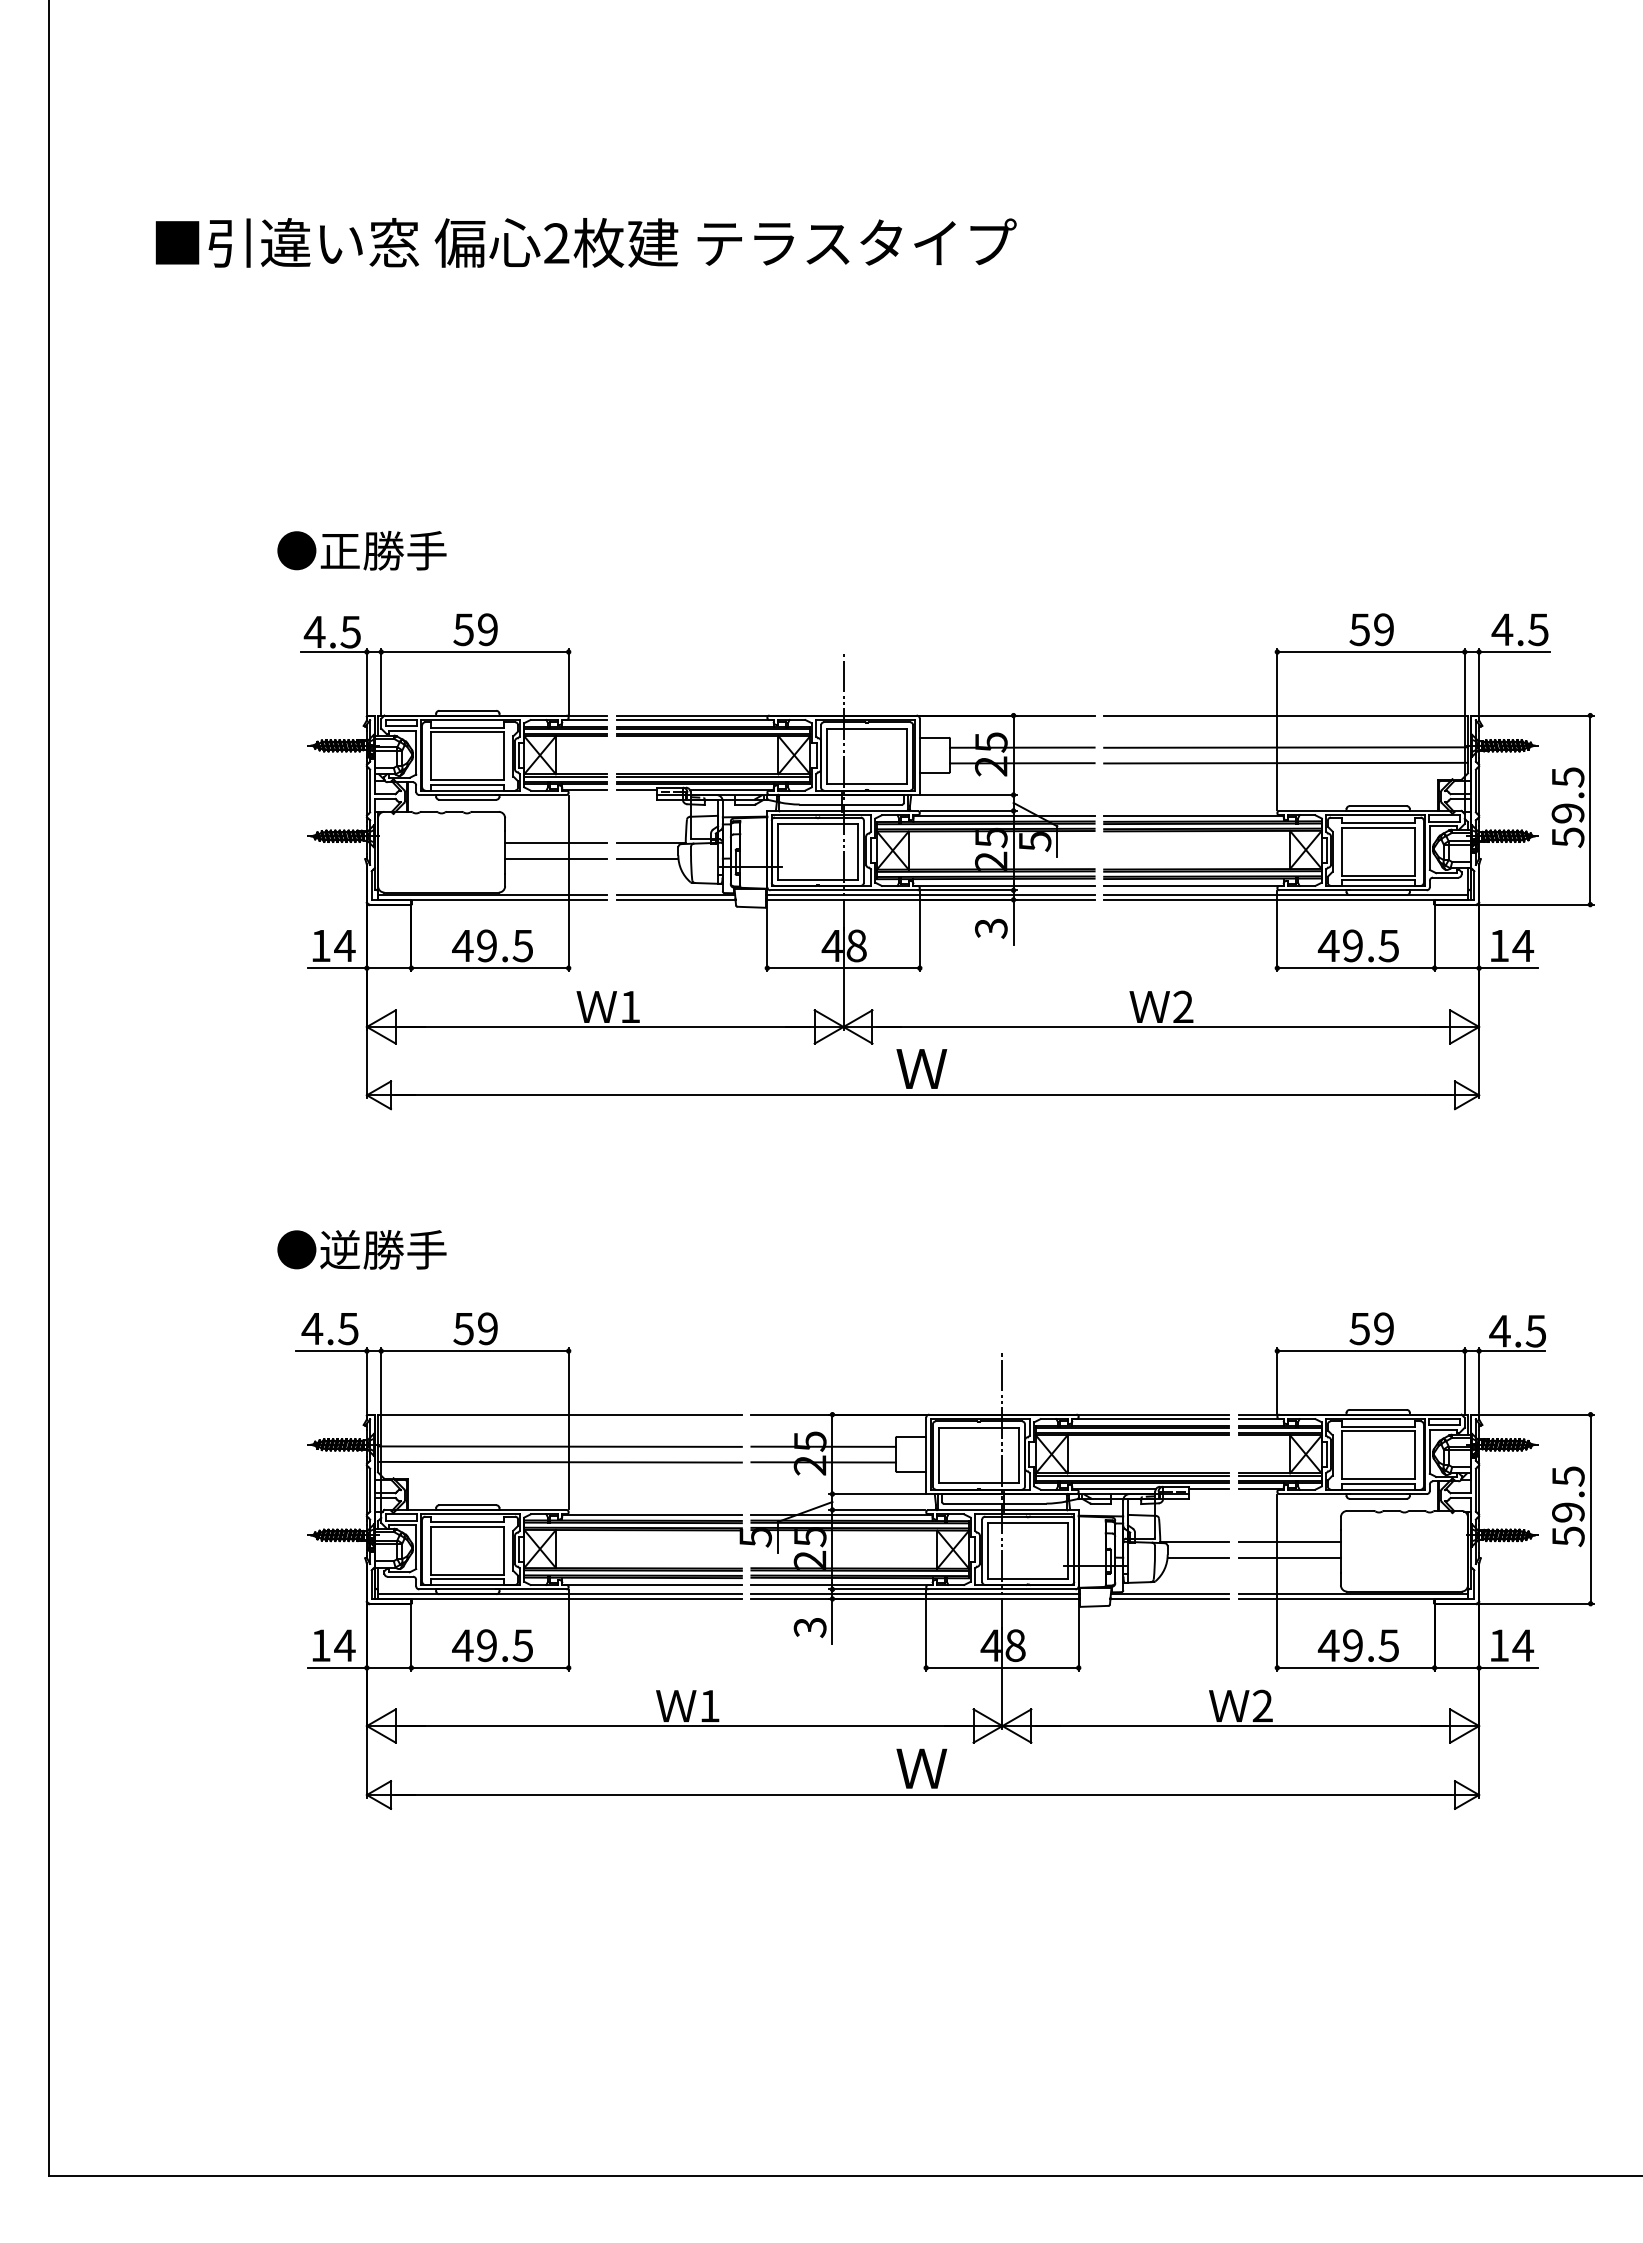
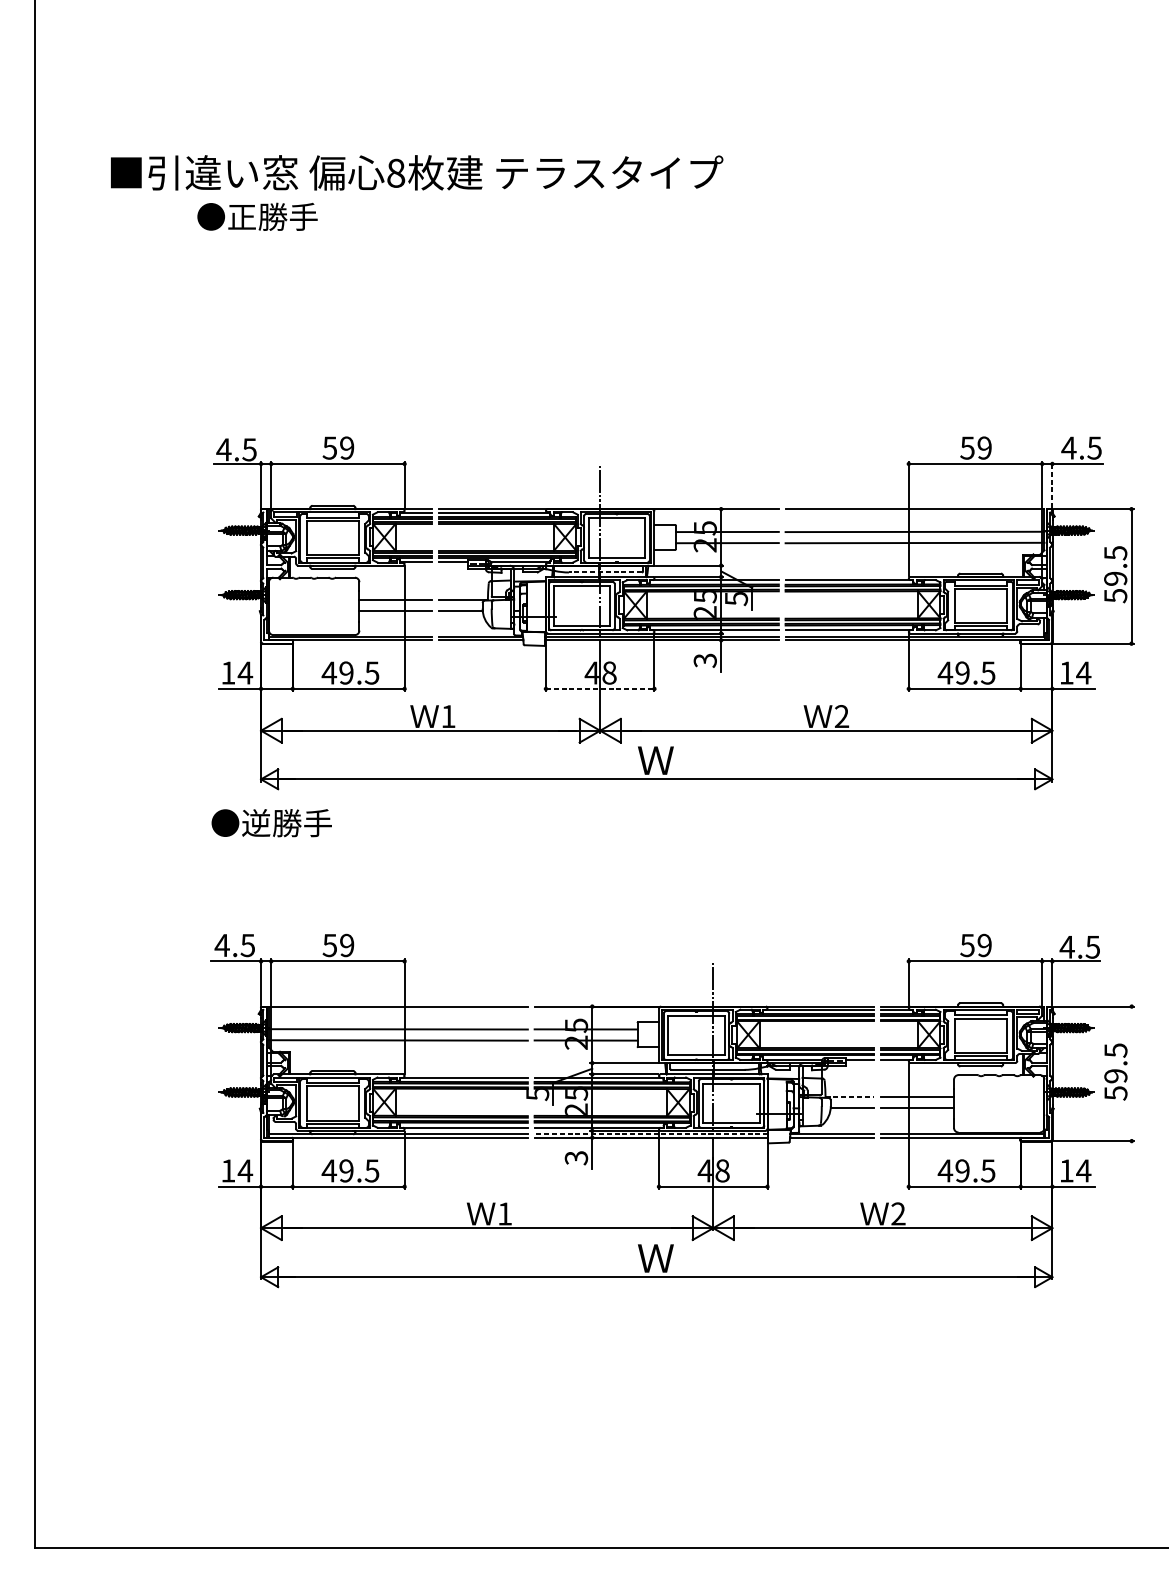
text: (556, 243) -> (395, 173), 2 -> 8
text: (361, 550) -> (257, 216), moved
line: (1479, 681) -> (1052, 484), solid -> dashed
line: (850, 804) -> (605, 572), solid -> dashed
line: (844, 968) -> (600, 689), solid -> dashed
text: (361, 1249) -> (271, 822), moved
line: (1590, 1508) -> (1131, 1073), removed
line: (1195, 1541) -> (850, 1096), solid -> dashed
line: (915, 1594) -> (651, 1134), solid -> dashed

